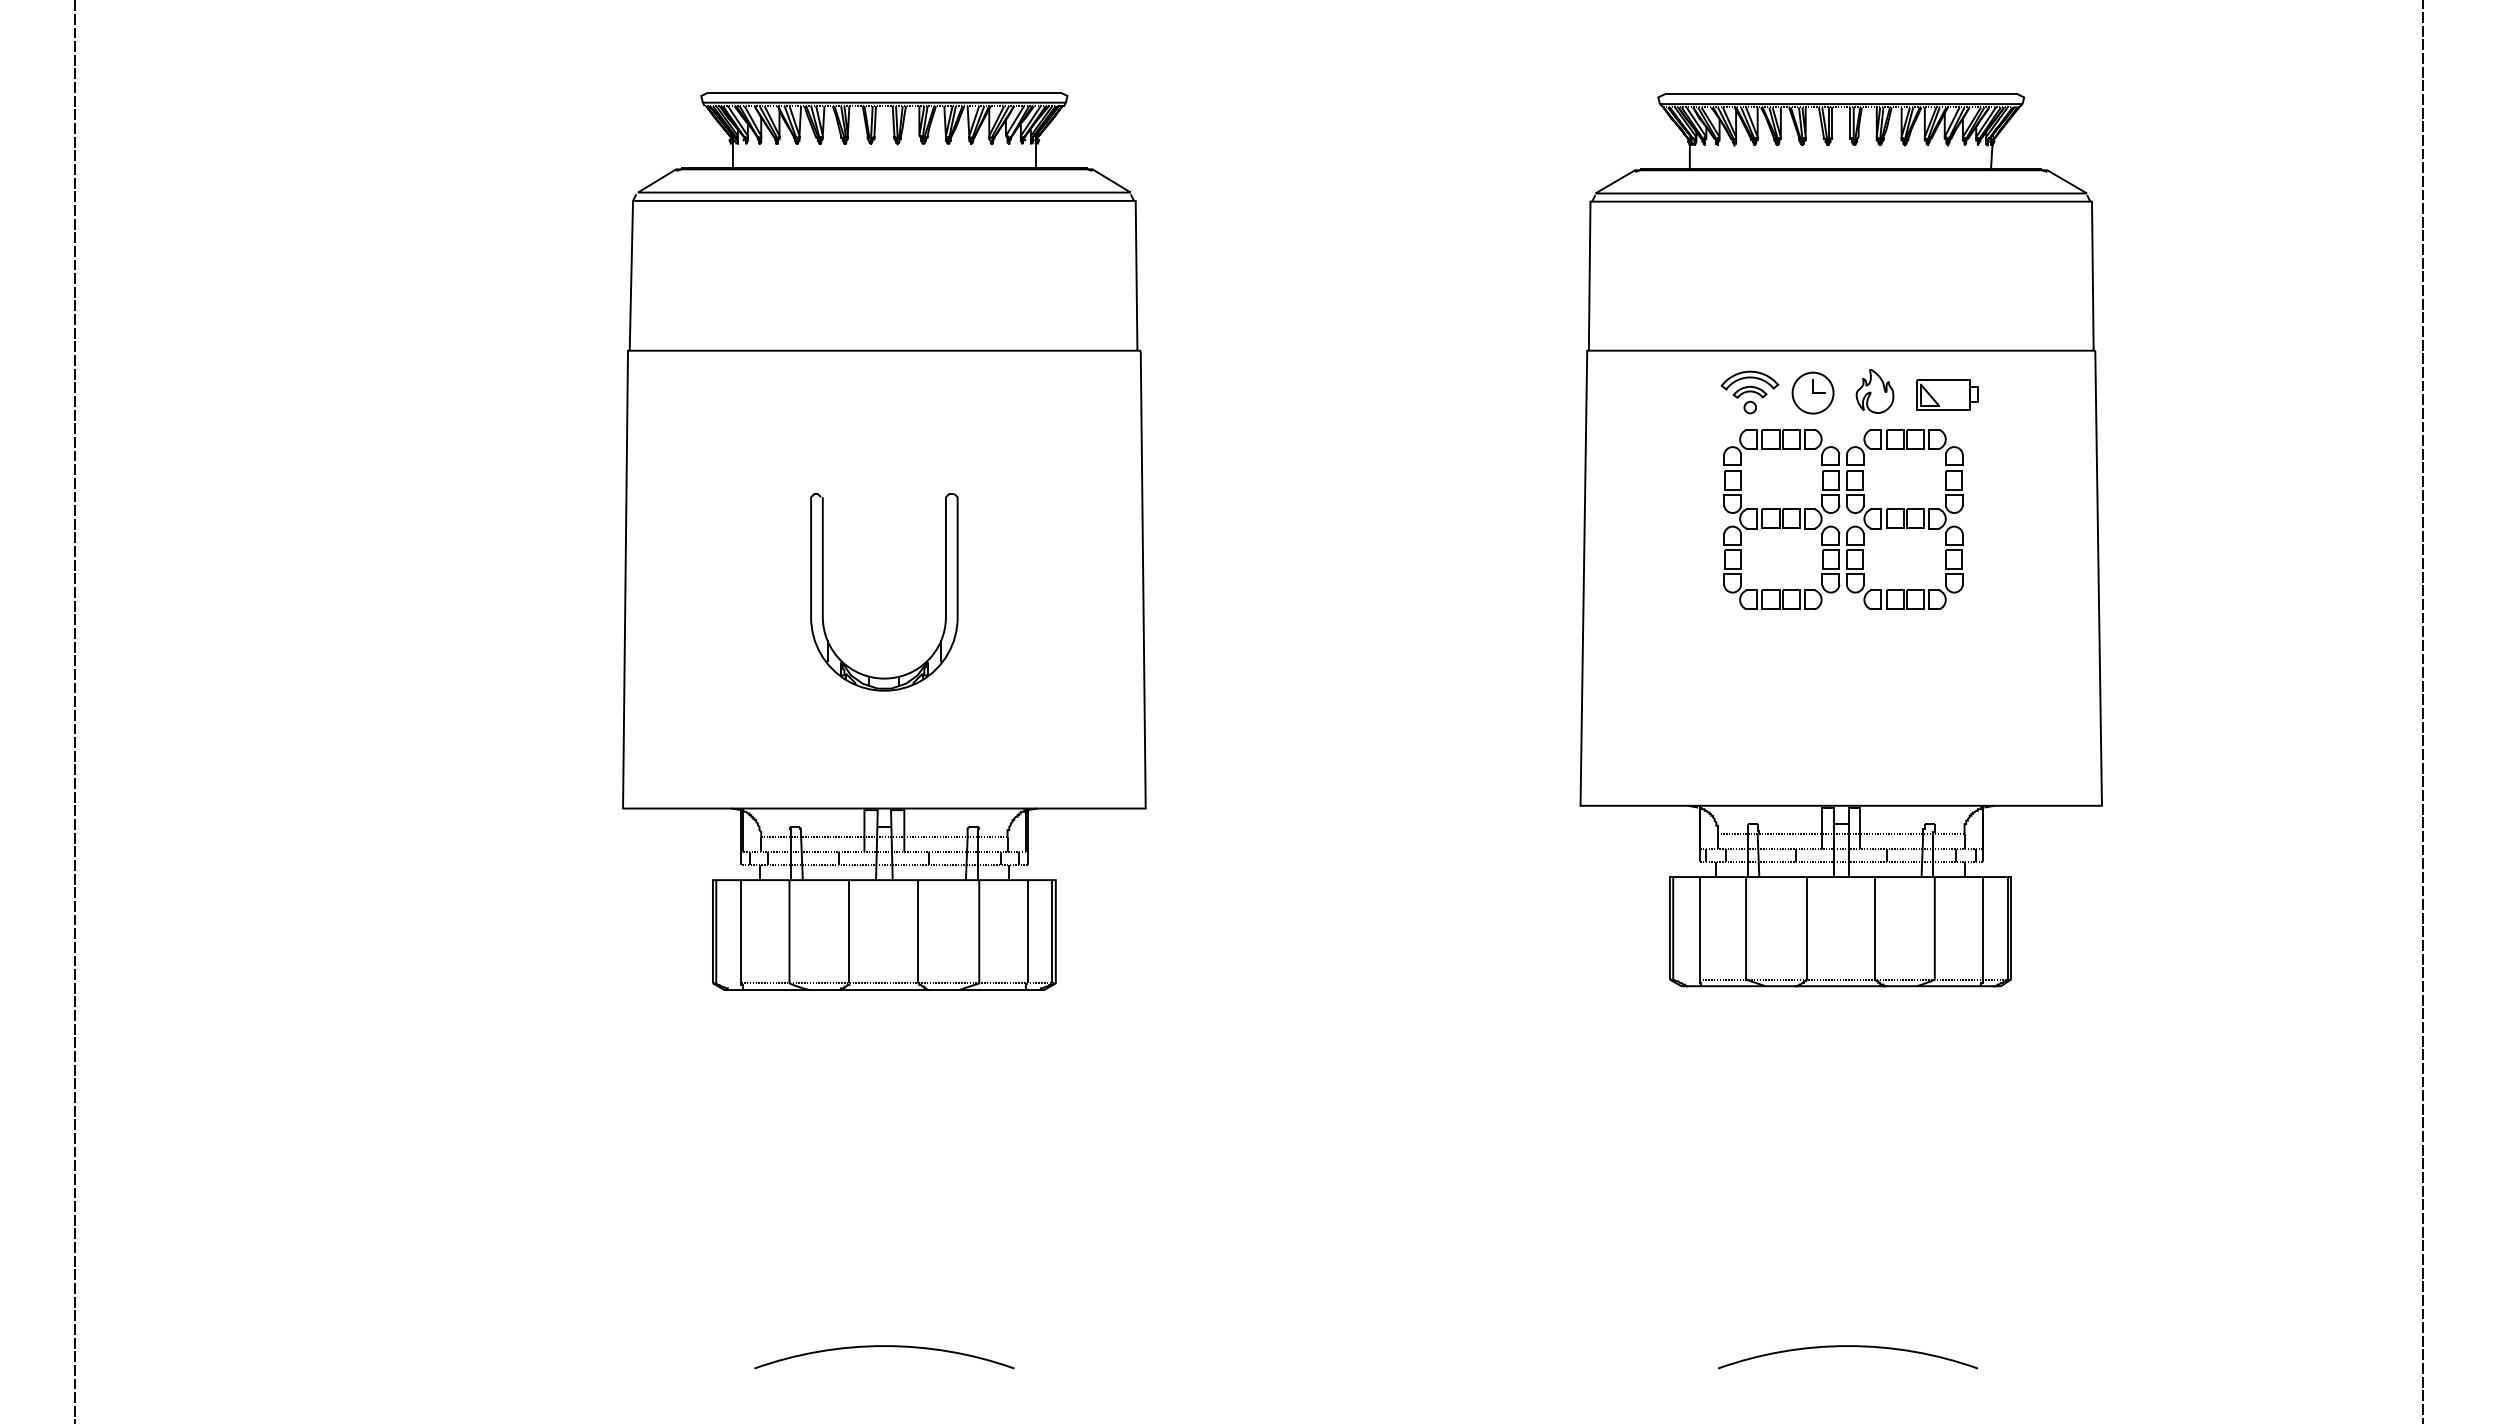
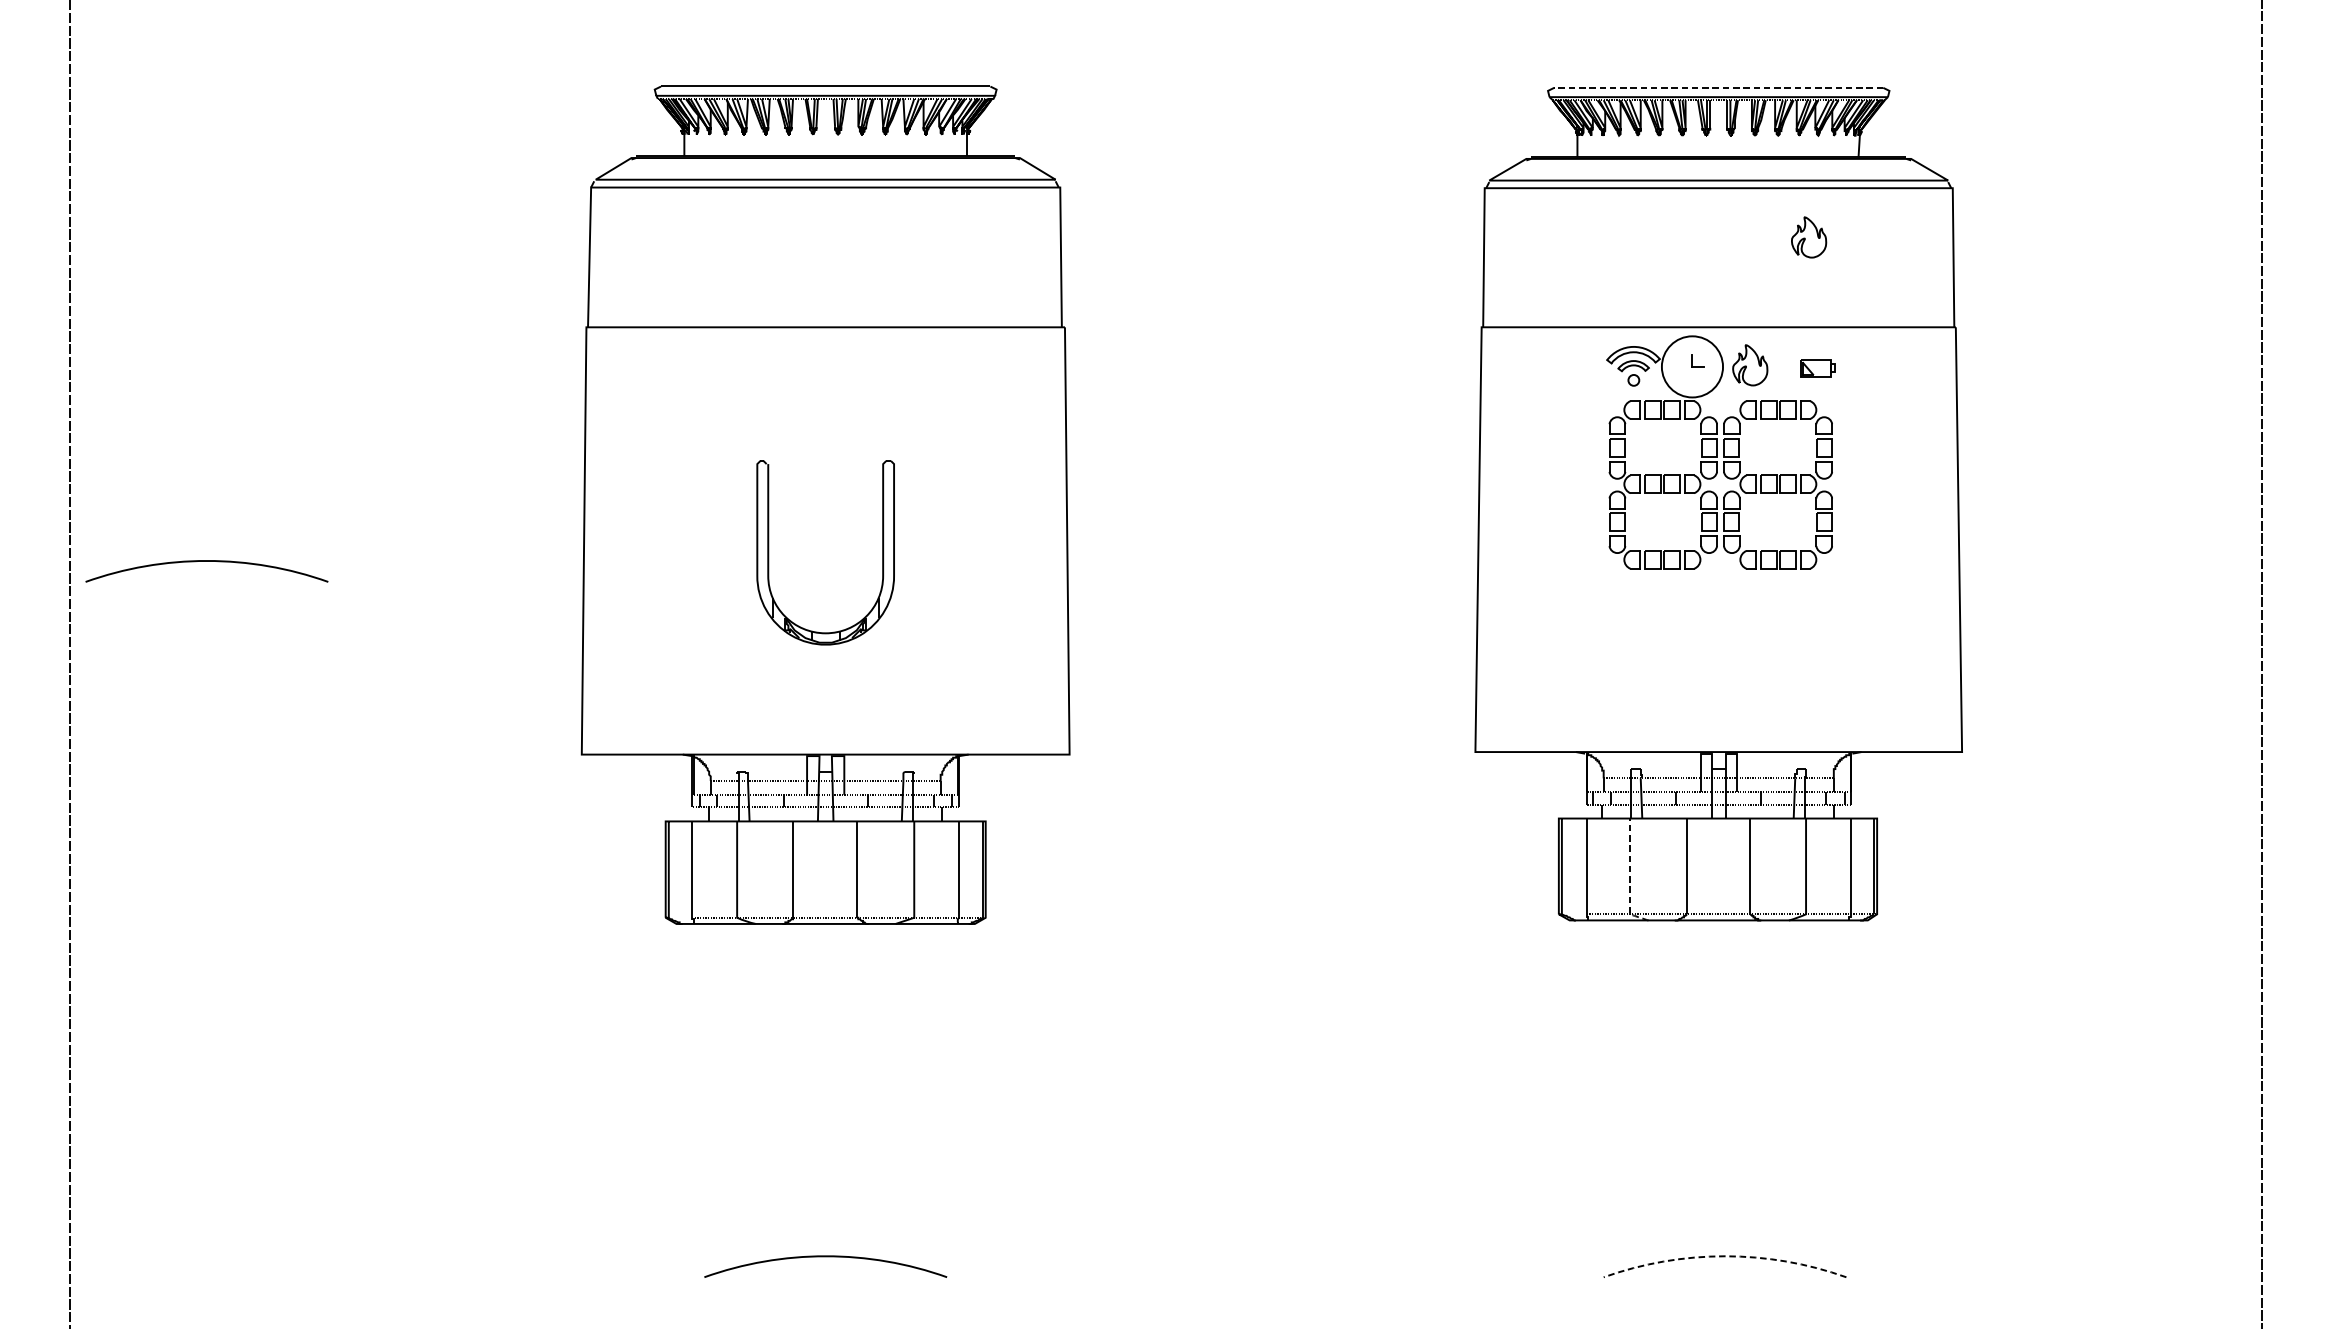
line: (1840, 94) -> (1718, 88), solid -> dashed
part: (1937, 254) -> (1808, 237), added
circle: (1812, 392) -> (1691, 366), size x1.6
part: (1947, 394) -> (1817, 368), size x0.6
arc: (221, 601) -> (207, 561), added
line: (1746, 941) -> (1630, 878), solid -> dashed
arc: (1848, 1346) -> (1725, 1256), solid -> dashed

